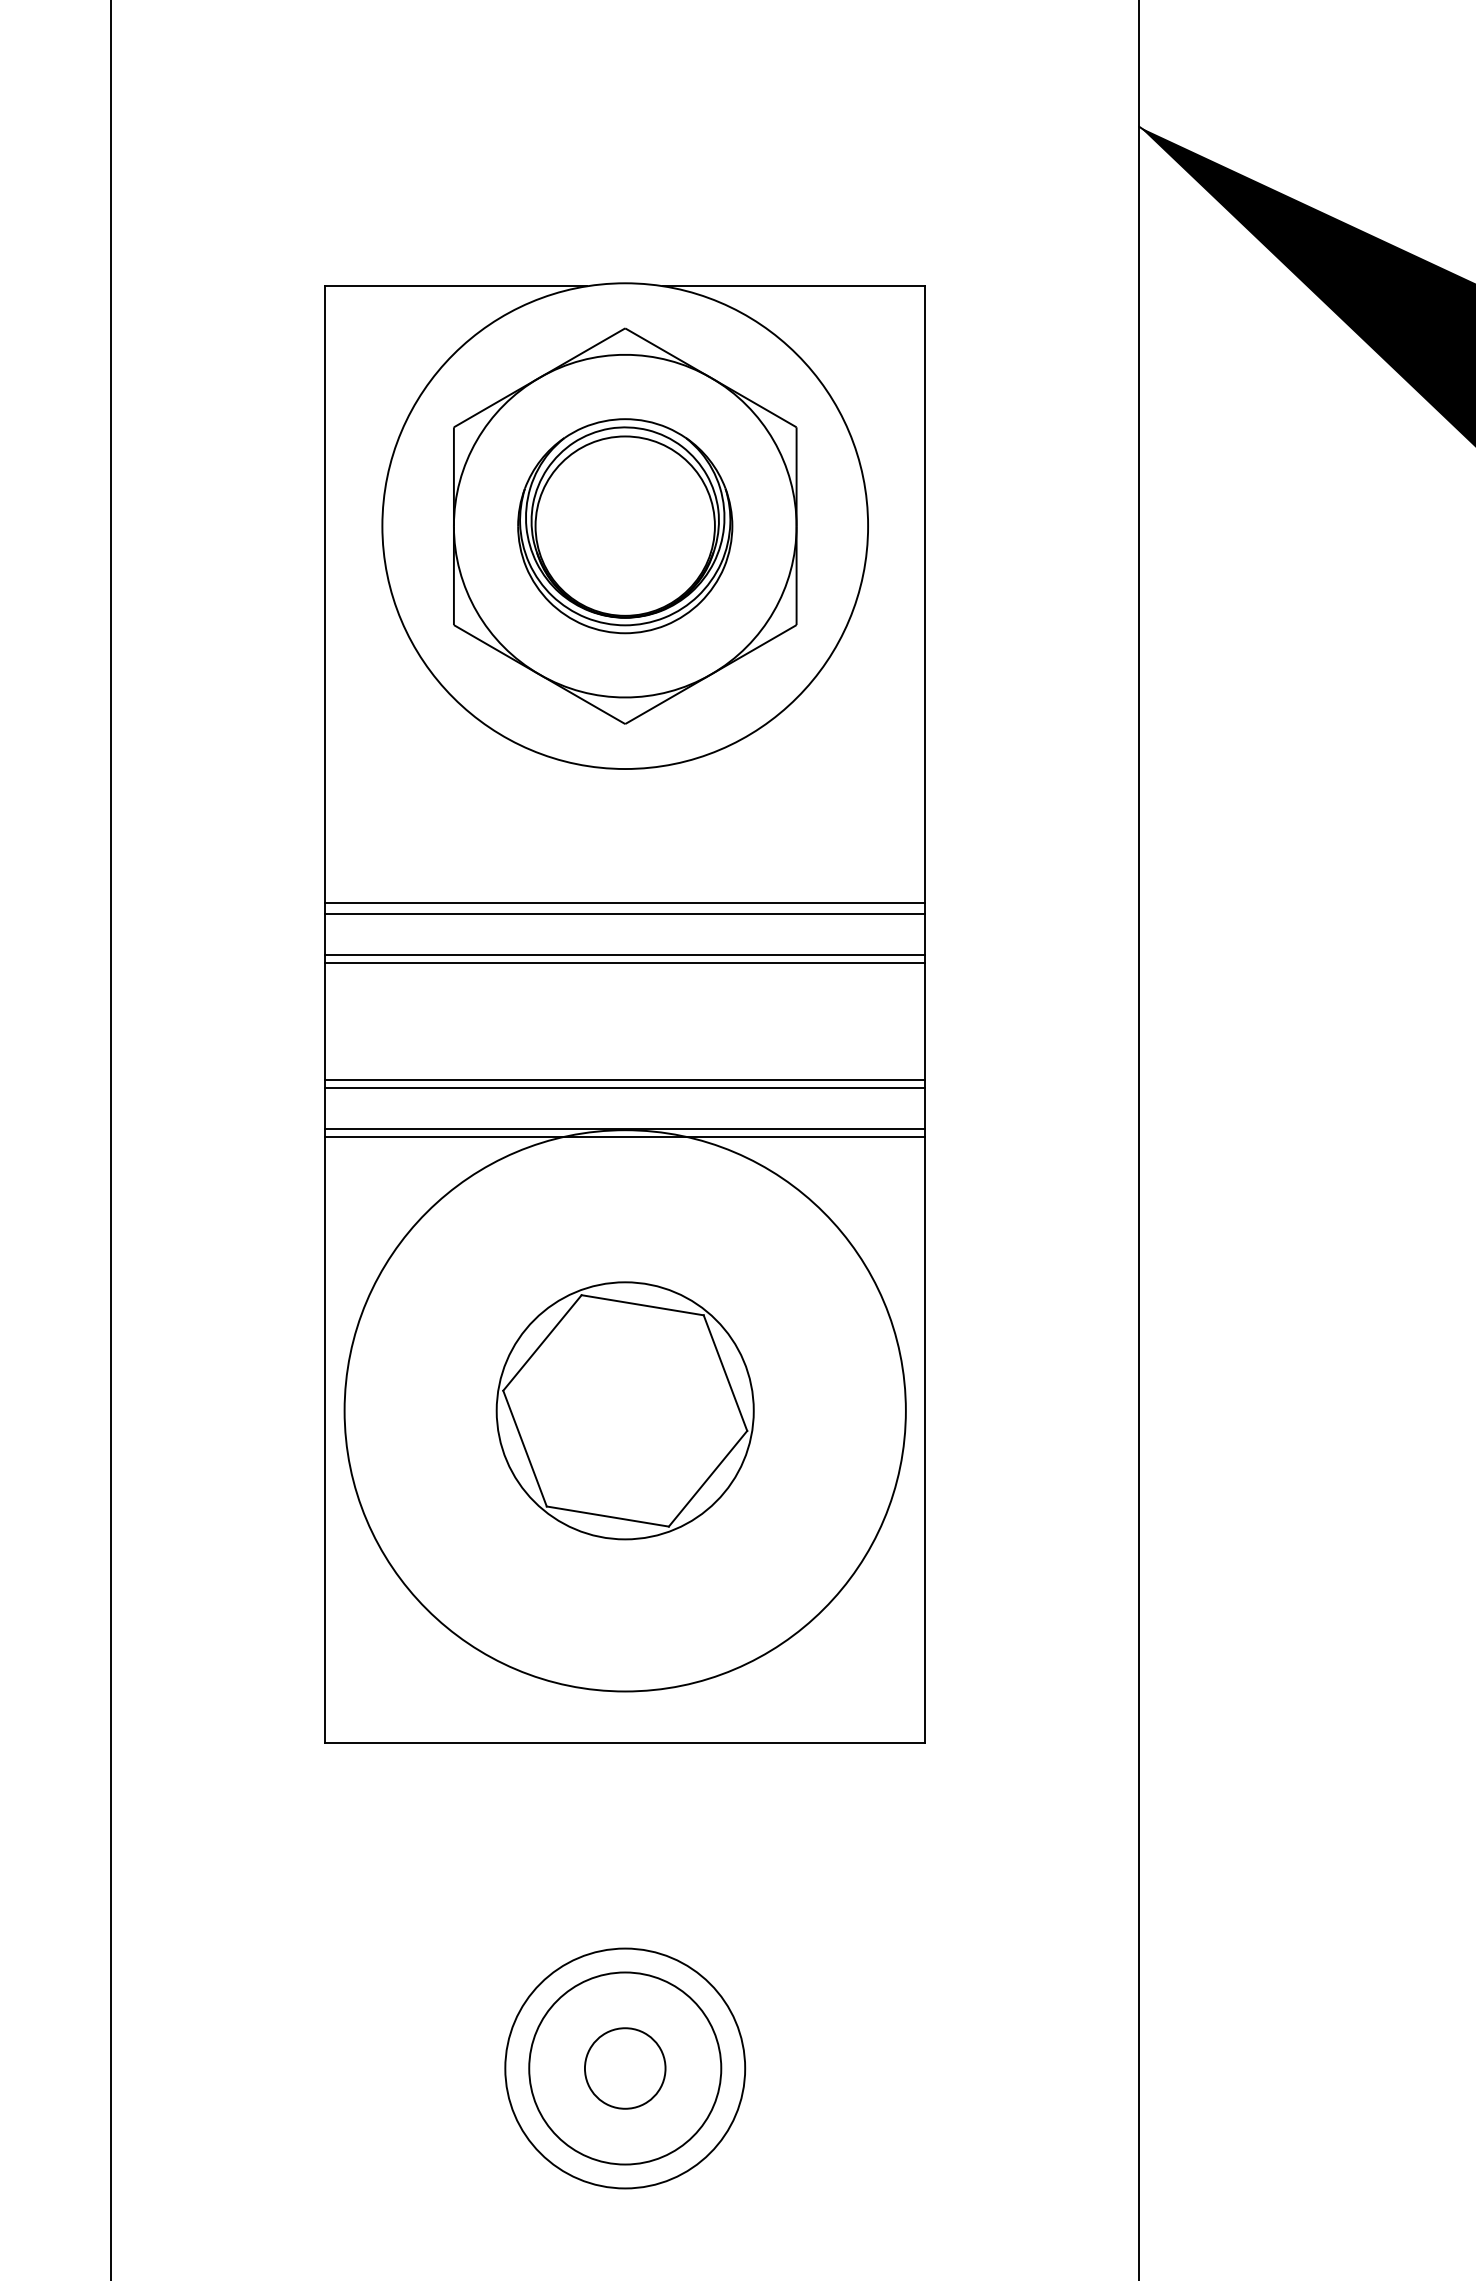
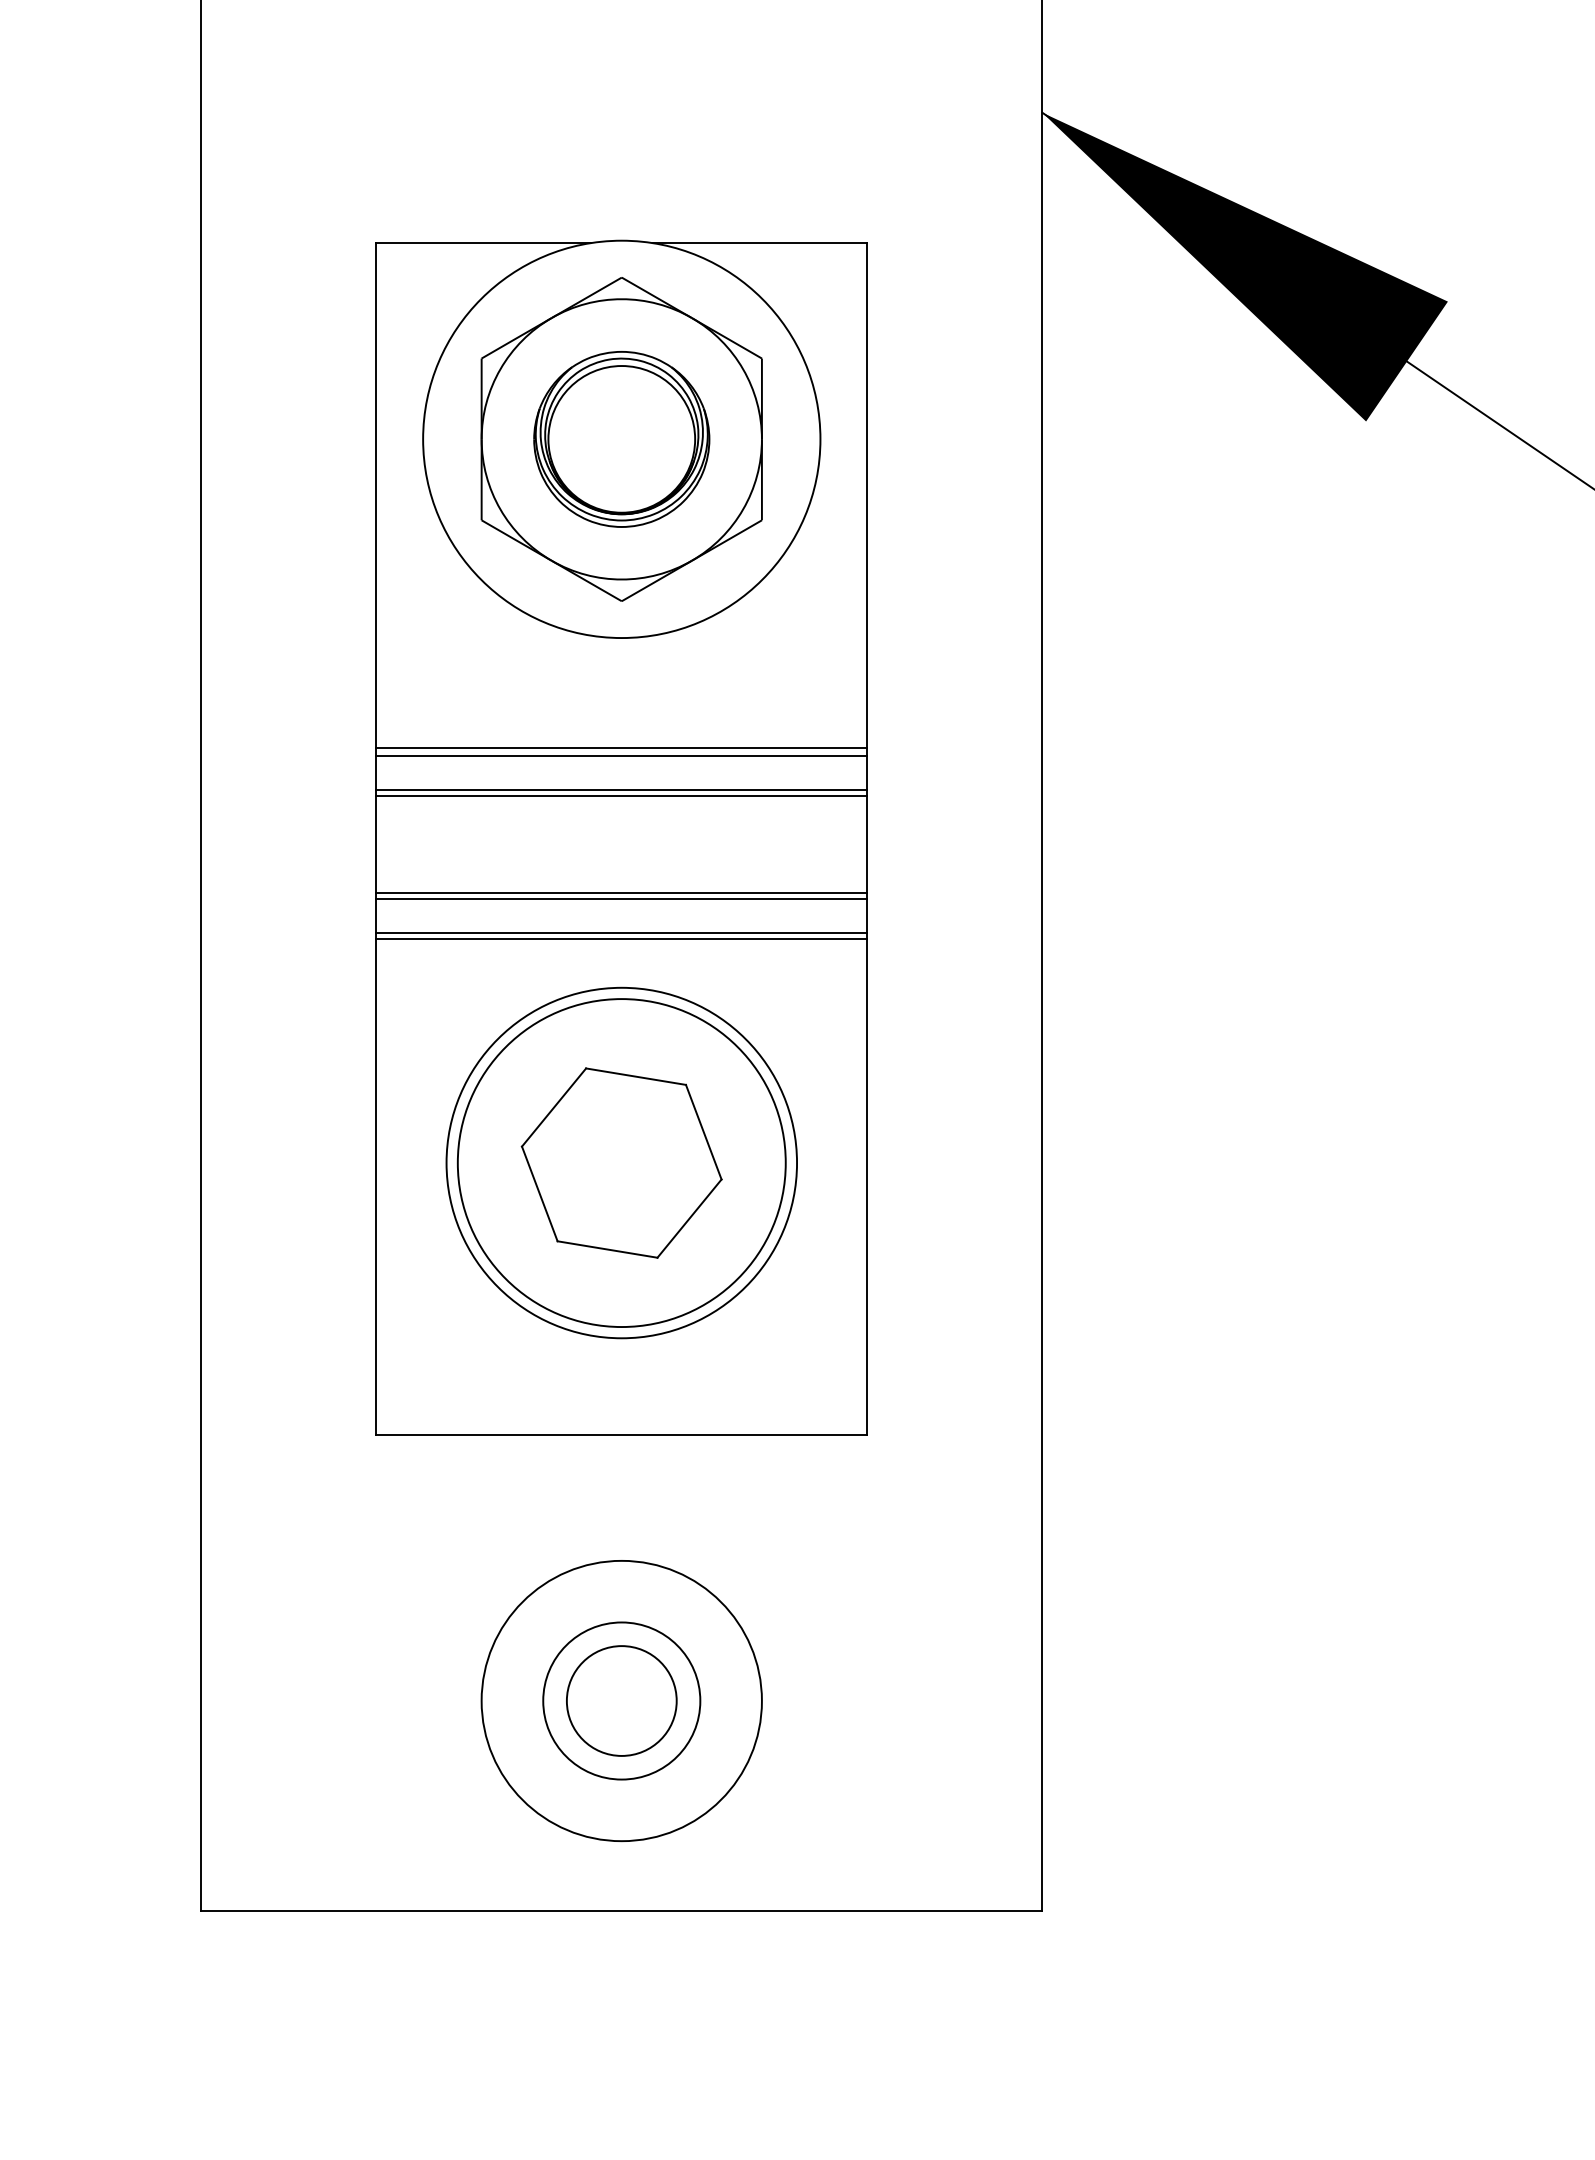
circle: (624, 1410) -> (621, 1162), size x1.67
circle: (624, 1411) -> (621, 1163), size x0.71
circle: (624, 2067) -> (621, 1700), size x1.43
circle: (624, 2067) -> (621, 1700), size x1.67

